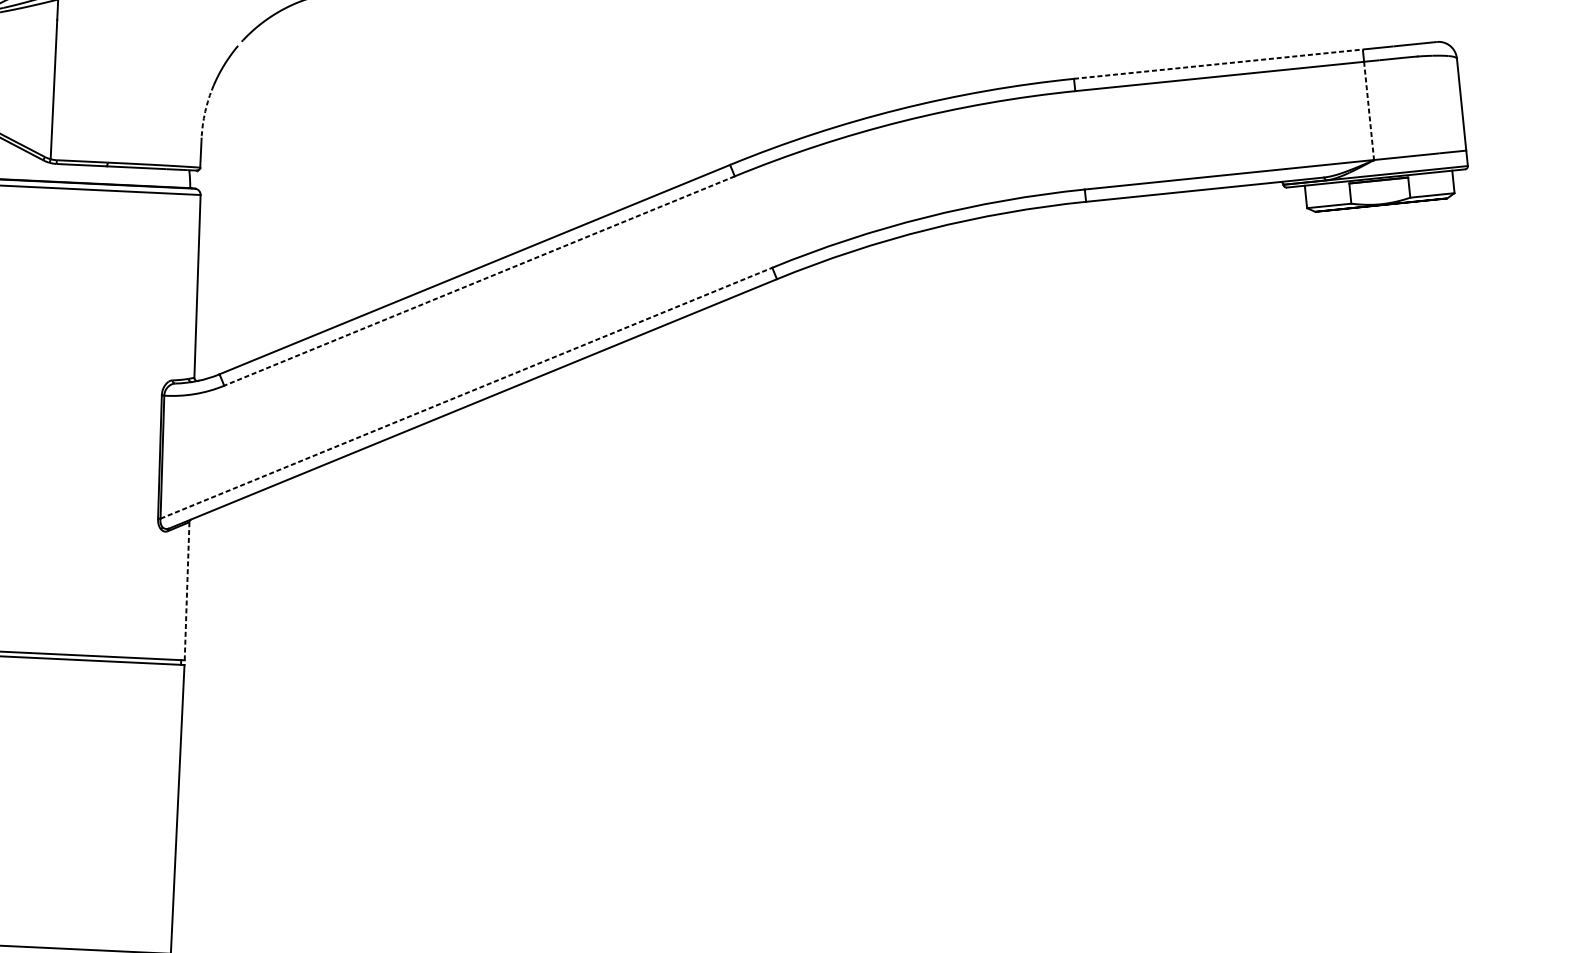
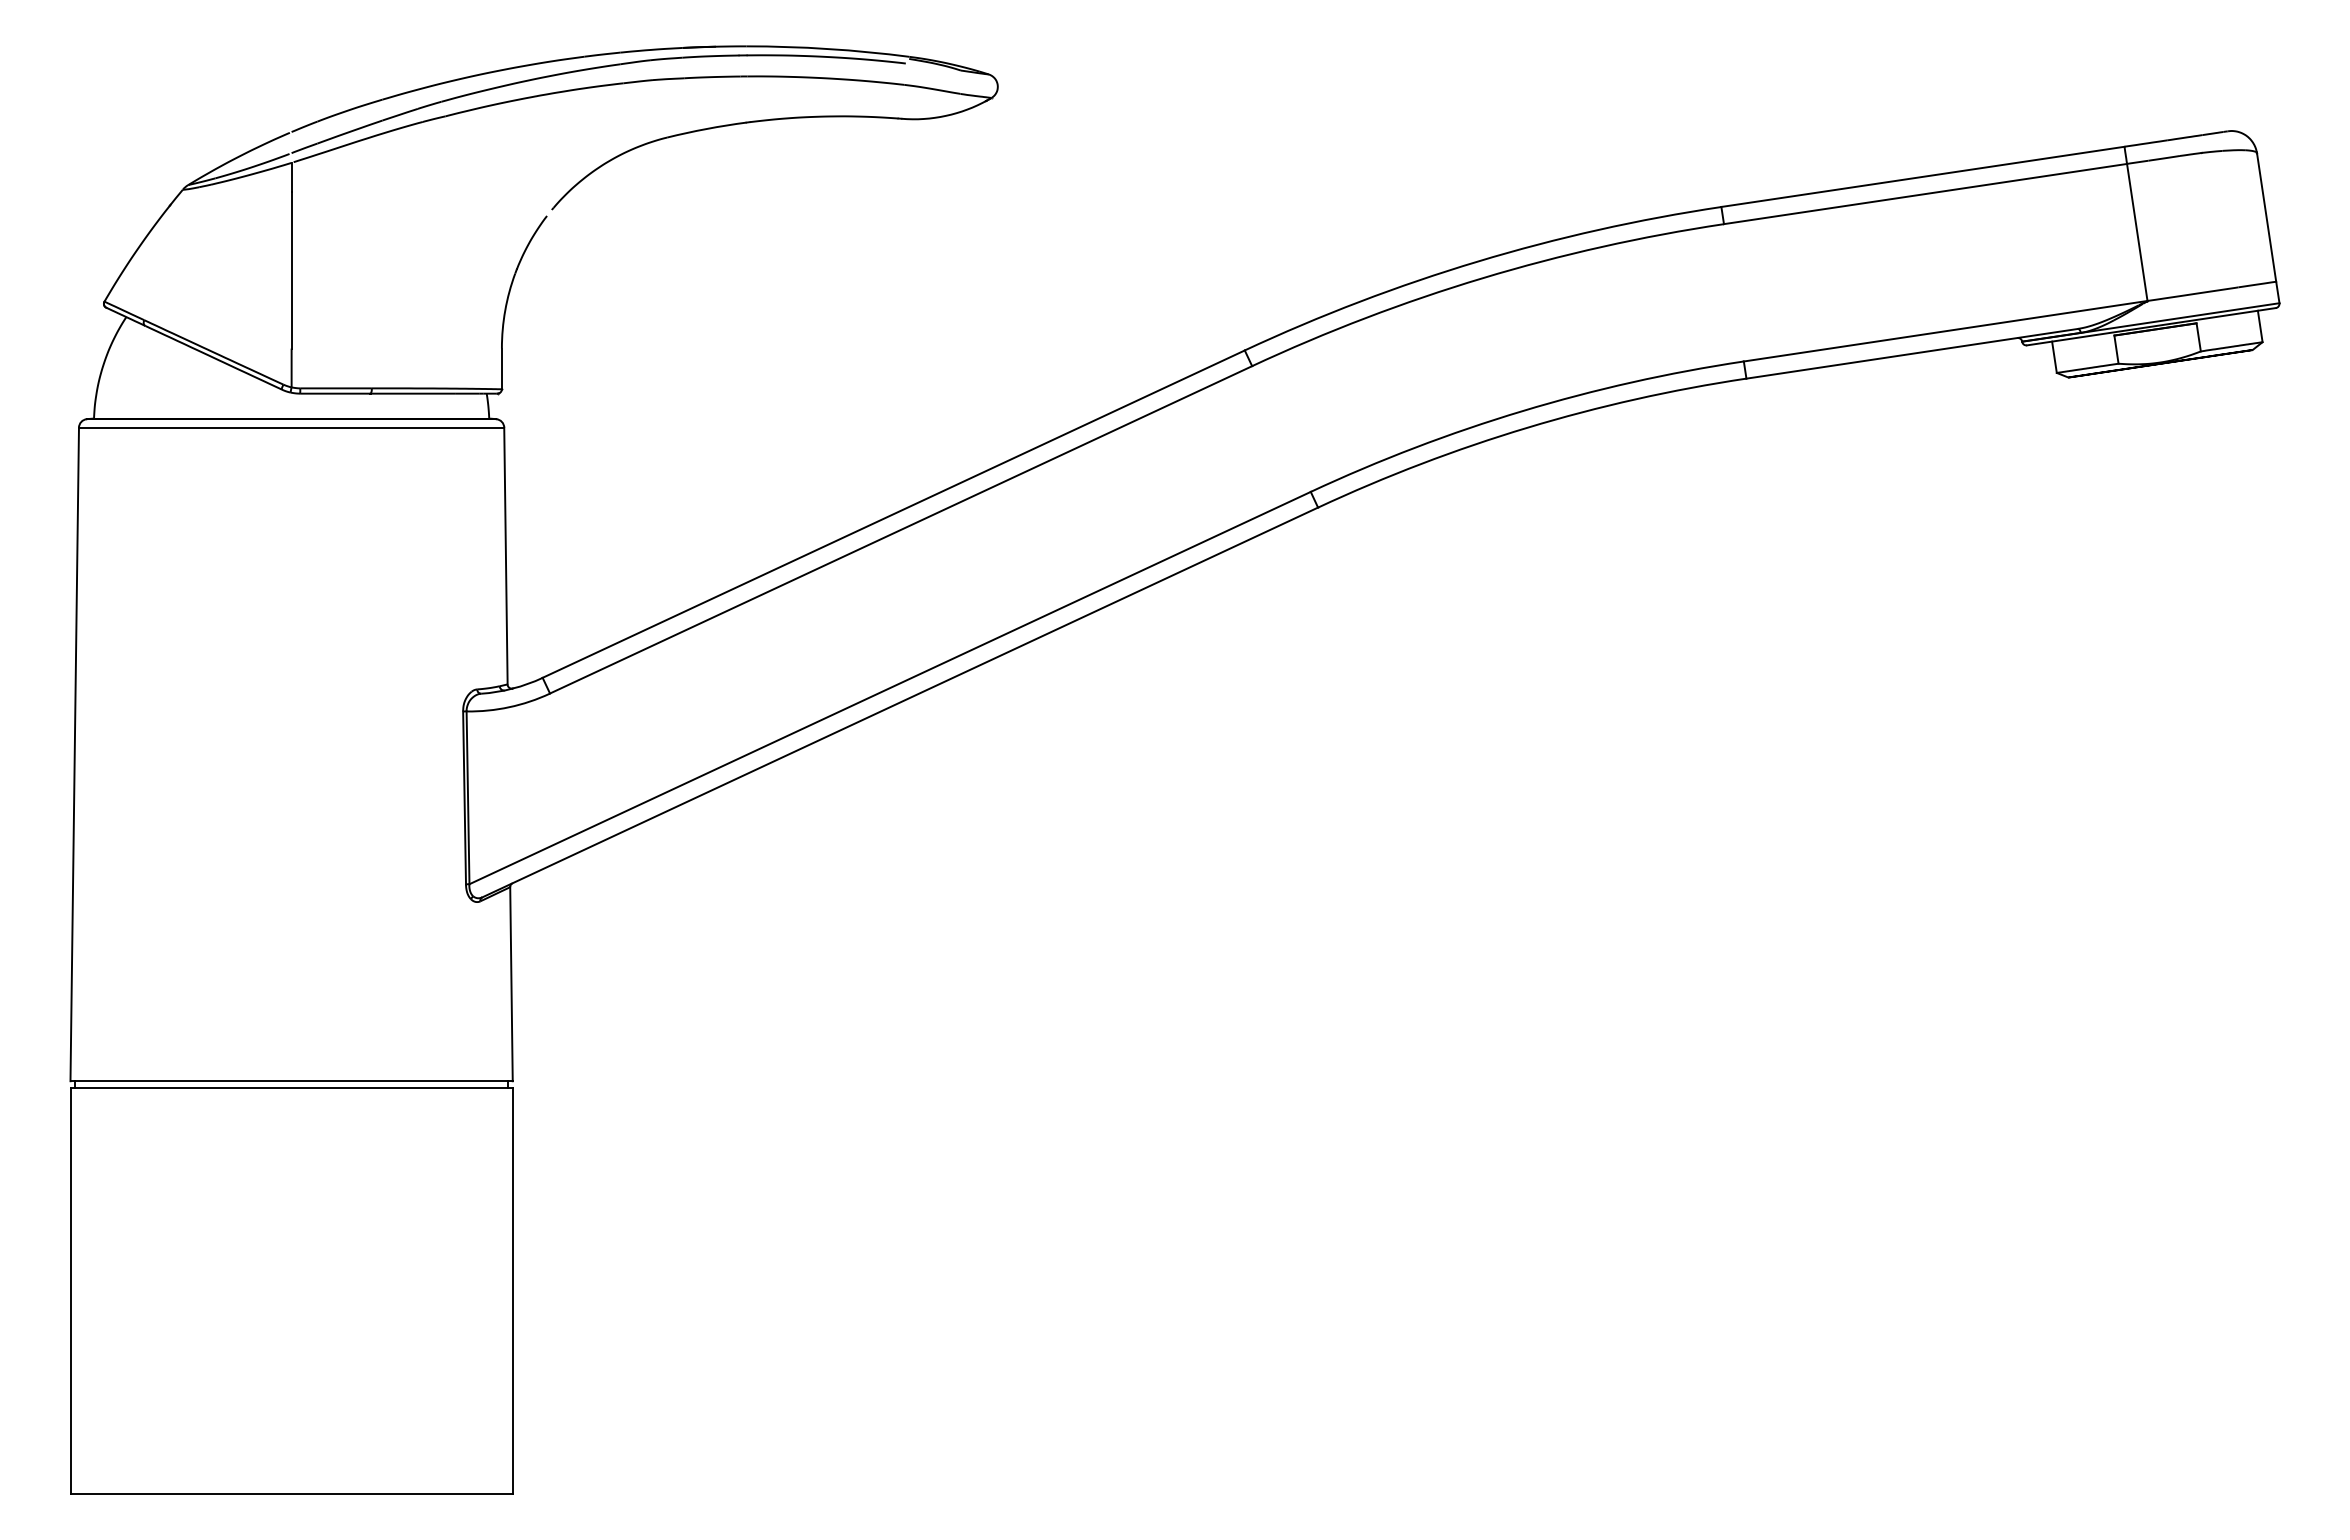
line: (1218, 63) -> (1922, 176), dashed -> solid
line: (1369, 110) -> (2137, 232), dashed -> solid
arc: (205, 111) -> (505, 310), dashed -> solid
line: (479, 281) -> (900, 530), dashed -> solid
line: (466, 392) -> (890, 687), dashed -> solid
line: (187, 590) -> (511, 983), dashed -> solid

